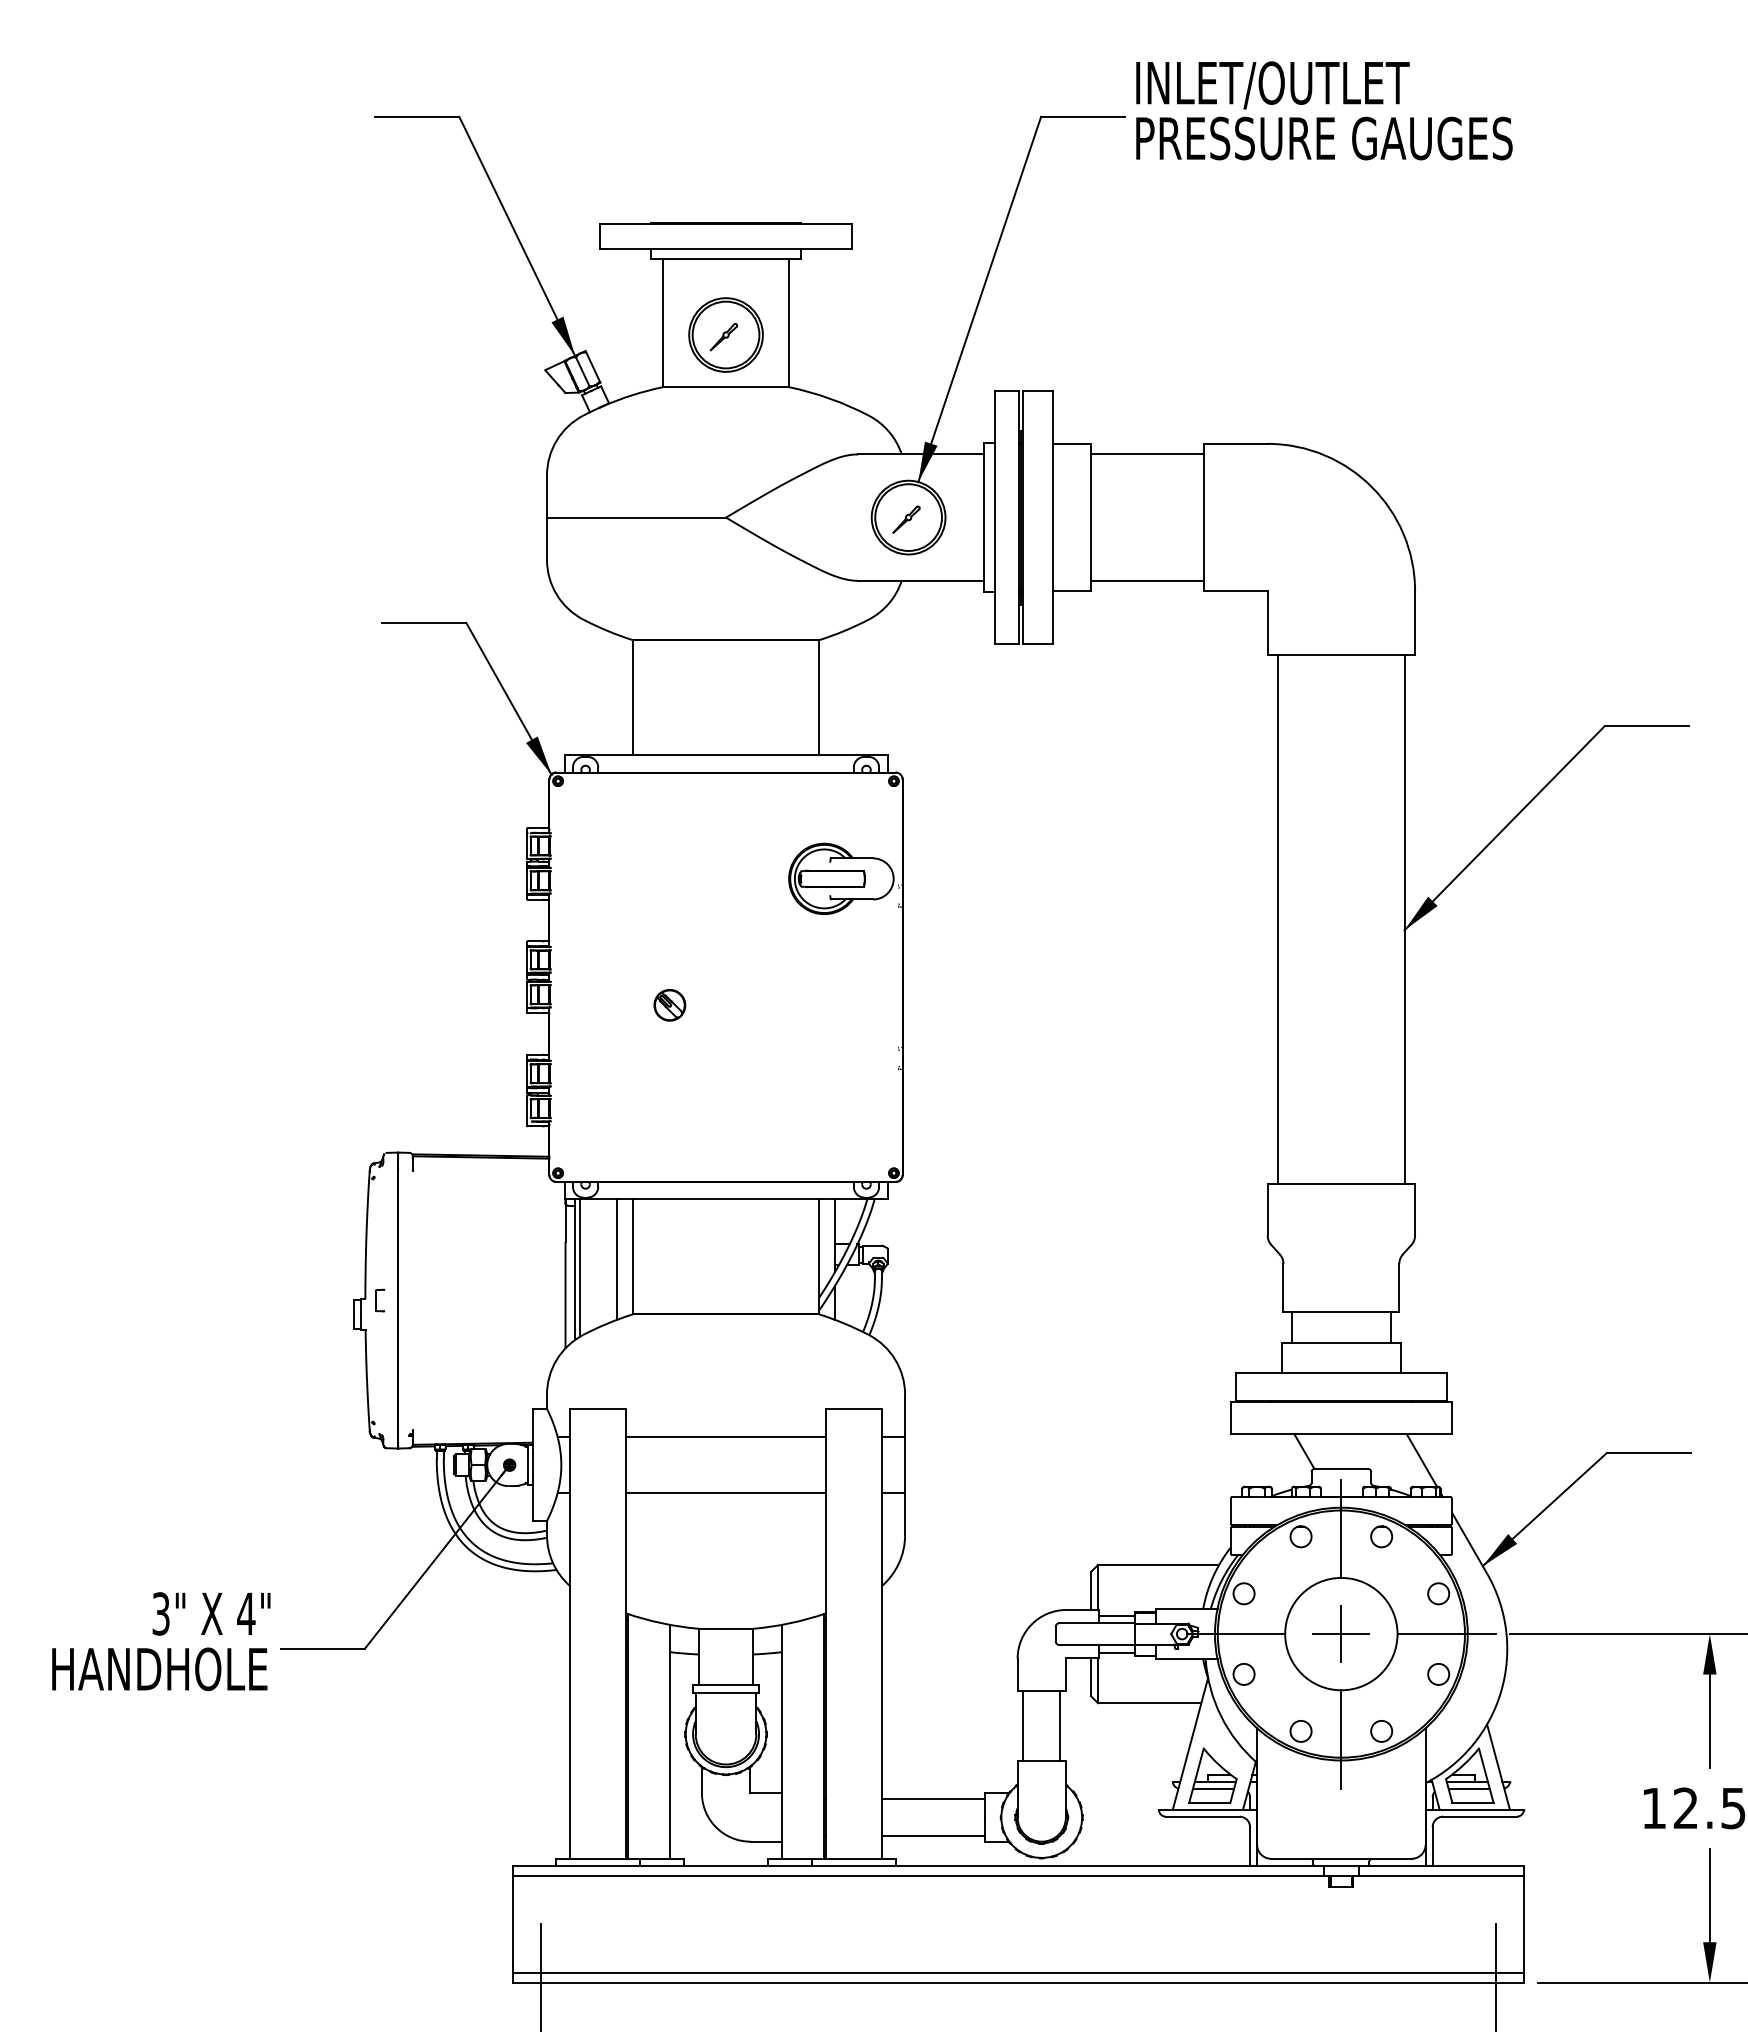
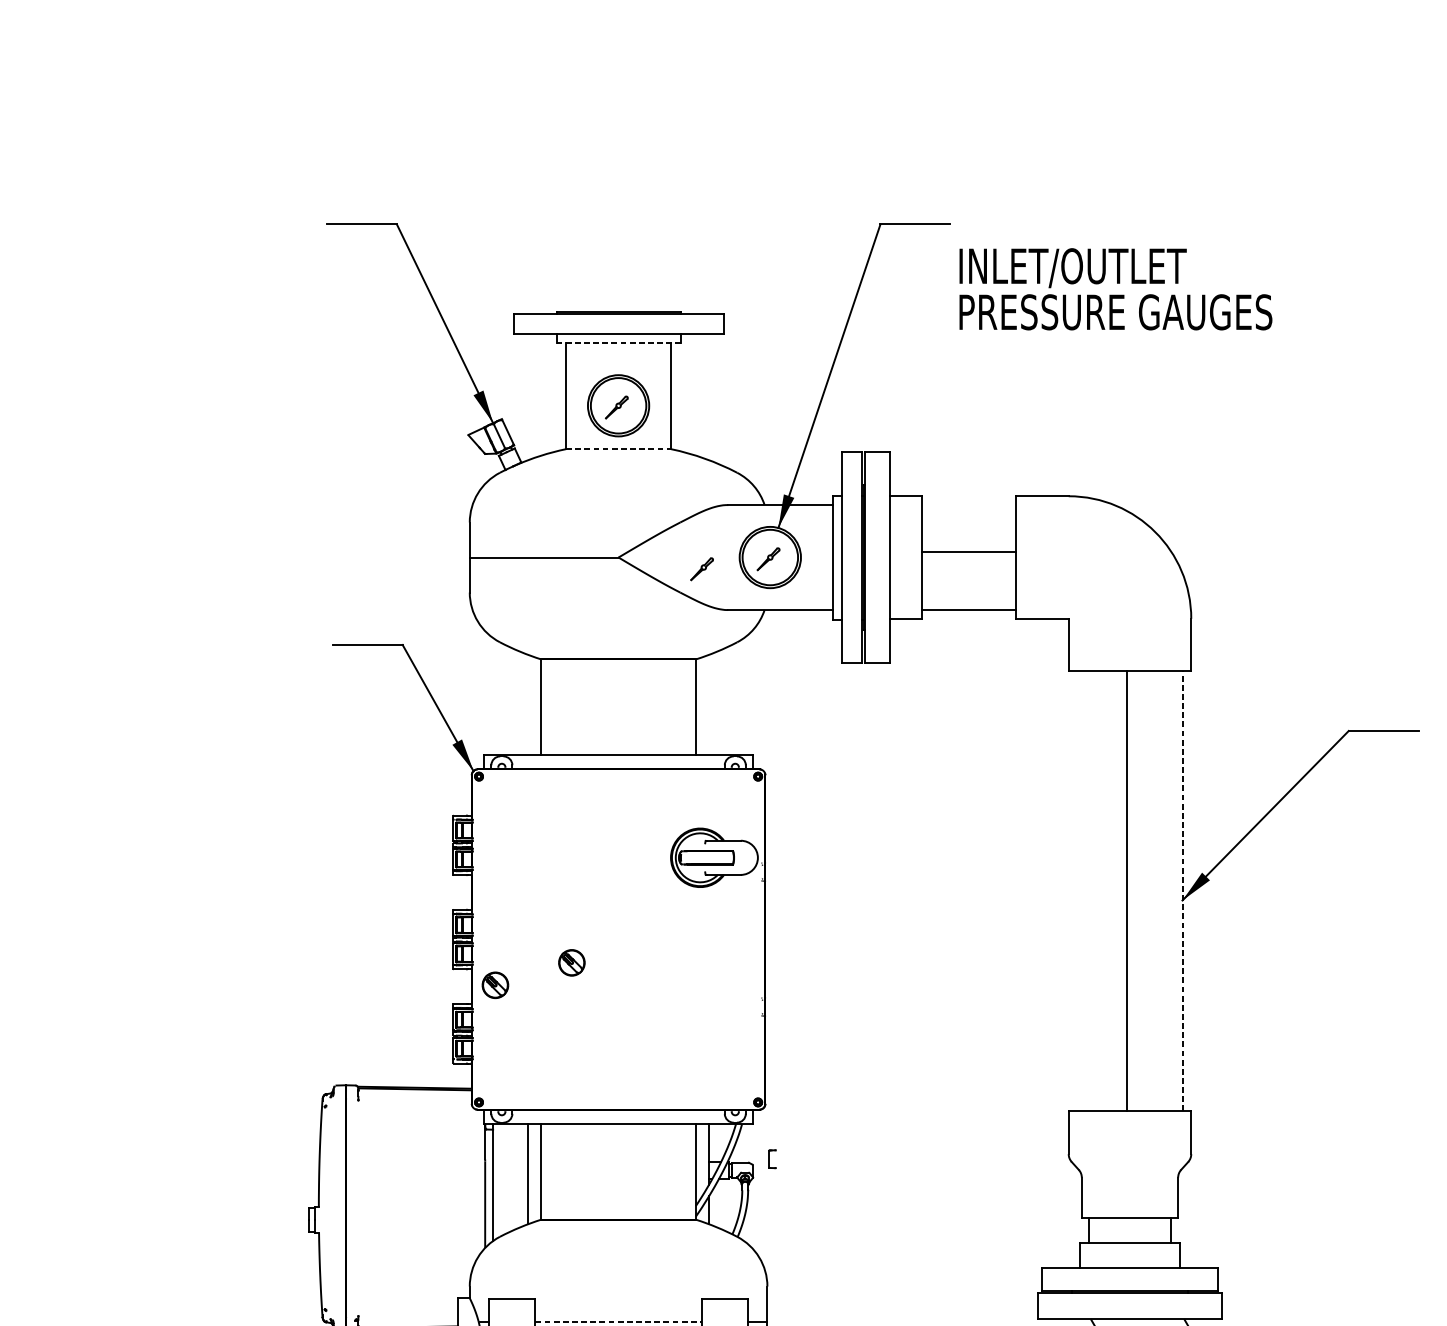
text: (1324, 110) -> (1115, 289), moved
line: (726, 259) -> (618, 343), solid -> dashed
line: (726, 387) -> (618, 449), solid -> dashed
line: (1147, 454) -> (968, 552), moved
part: (826, 531) -> (702, 569), added
line: (1278, 918) -> (1126, 890), moved
line: (1404, 919) -> (1182, 891), solid -> dashed
part: (577, 1032) -> (495, 985), added
line: (580, 1267) -> (497, 1180), removed
part: (380, 1300) -> (772, 1159), moved
line: (726, 1436) -> (618, 1321), solid -> dashed

